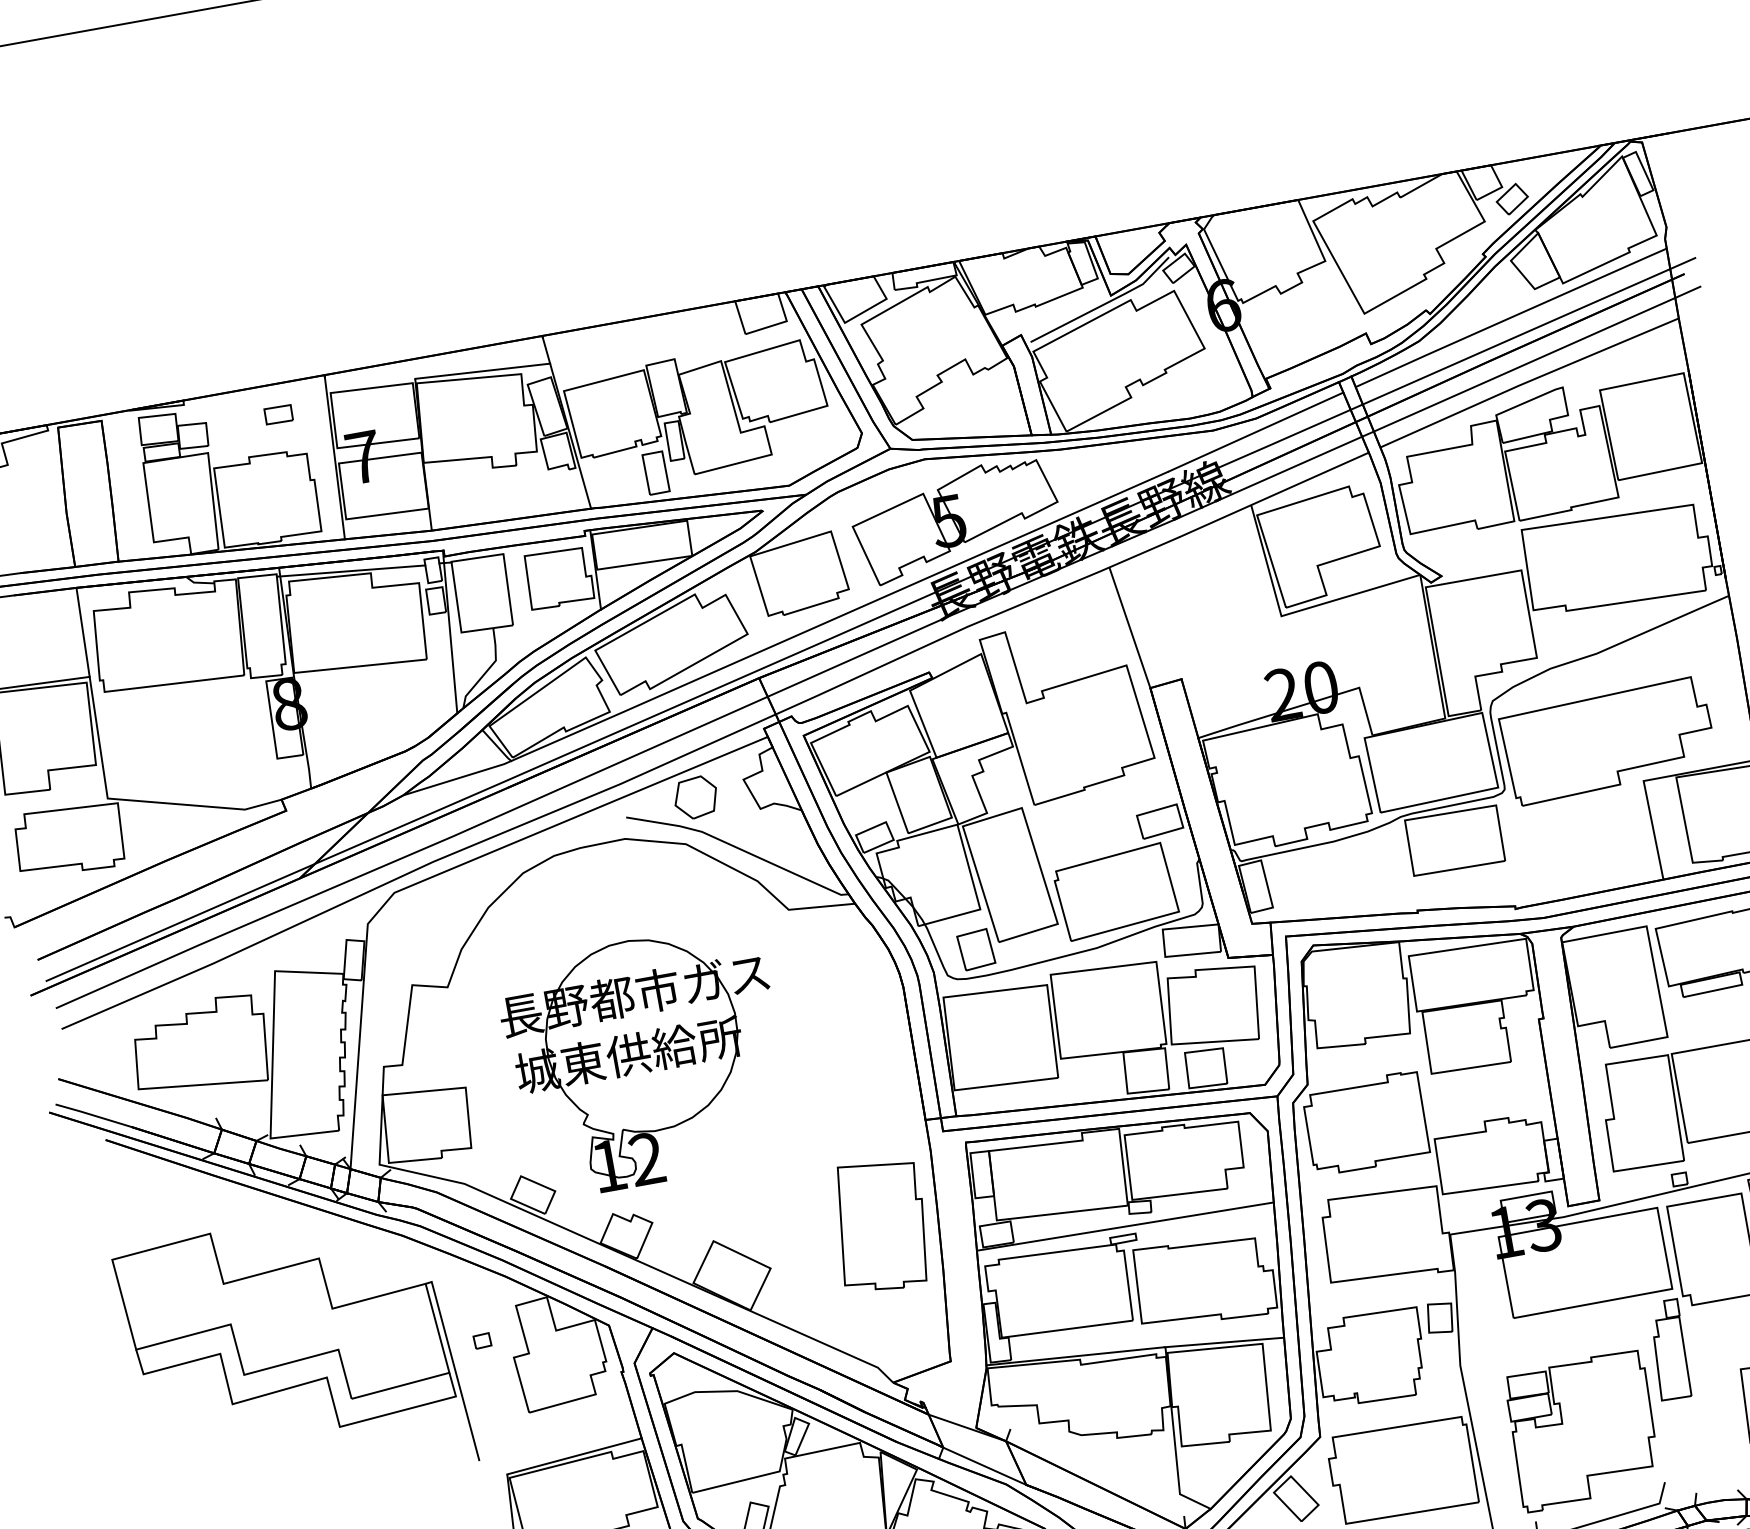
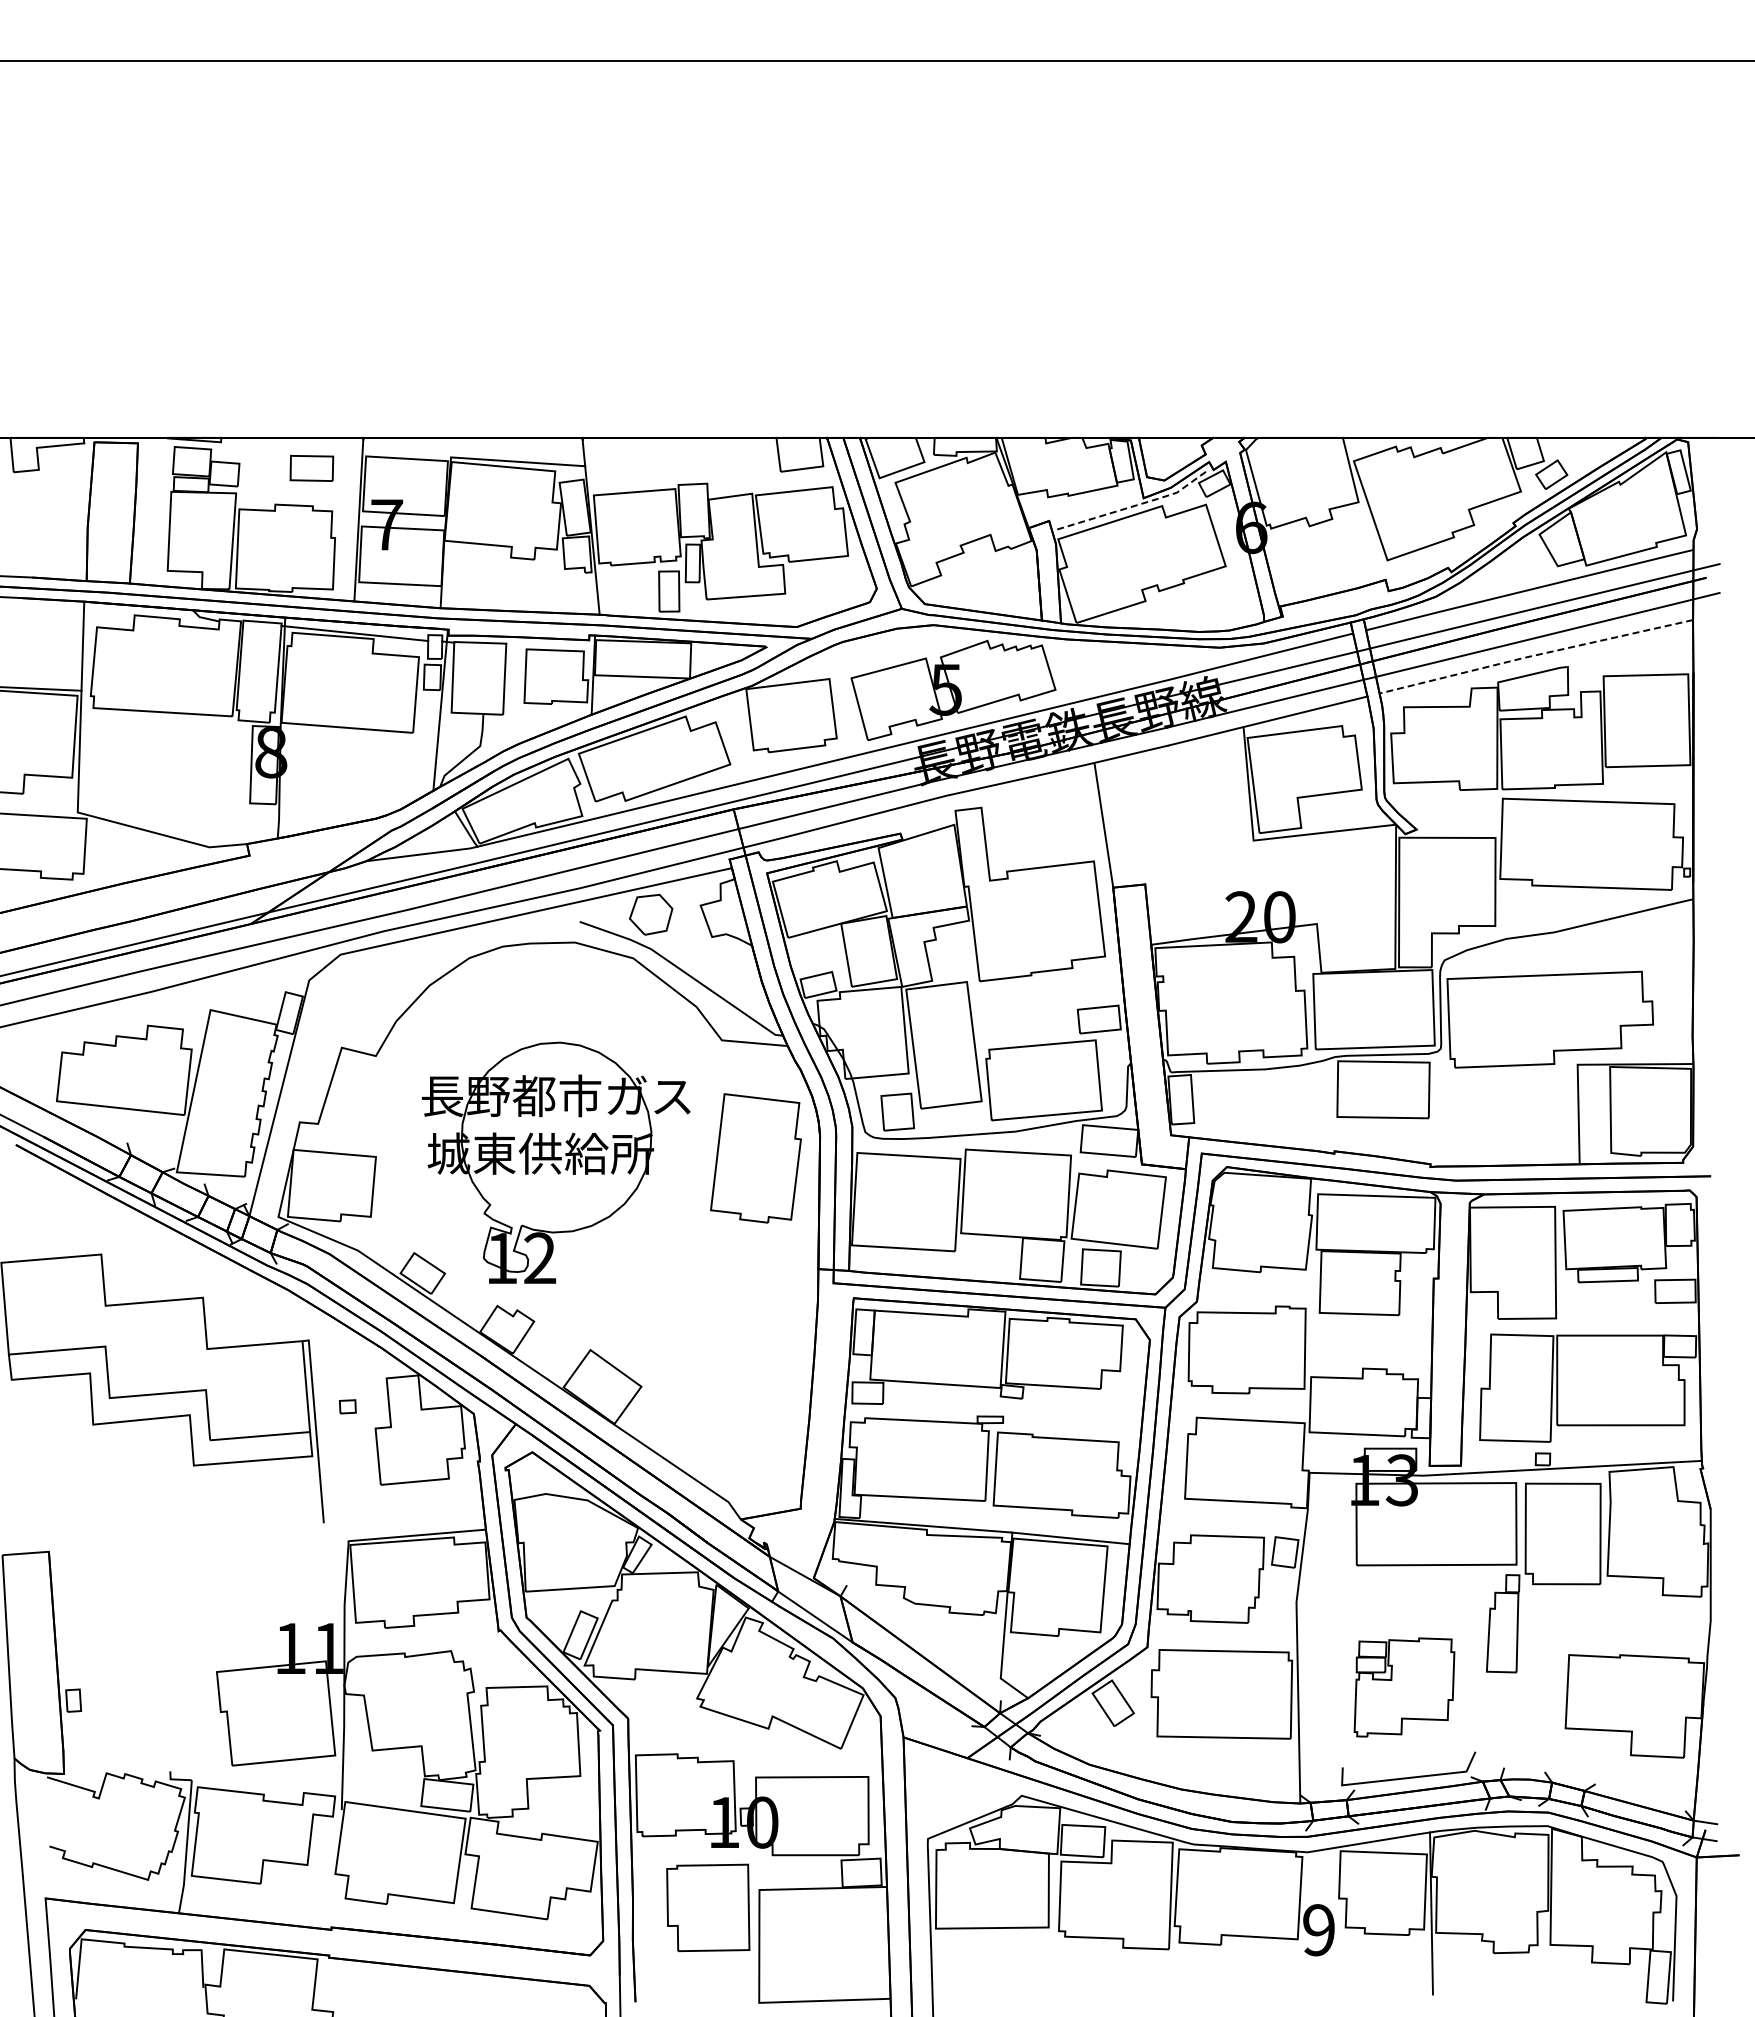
line: (1105, 304) -> (1136, 505), solid -> dashed
line: (1528, 381) -> (1535, 655), solid -> dashed
part: (278, 414) -> (311, 468), size x1.6
part: (880, 1226) -> (755, 1158), moved
line: (1125, 1226) -> (994, 1407), removed
part: (1582, 1430) -> (1404, 1687), size x0.7

